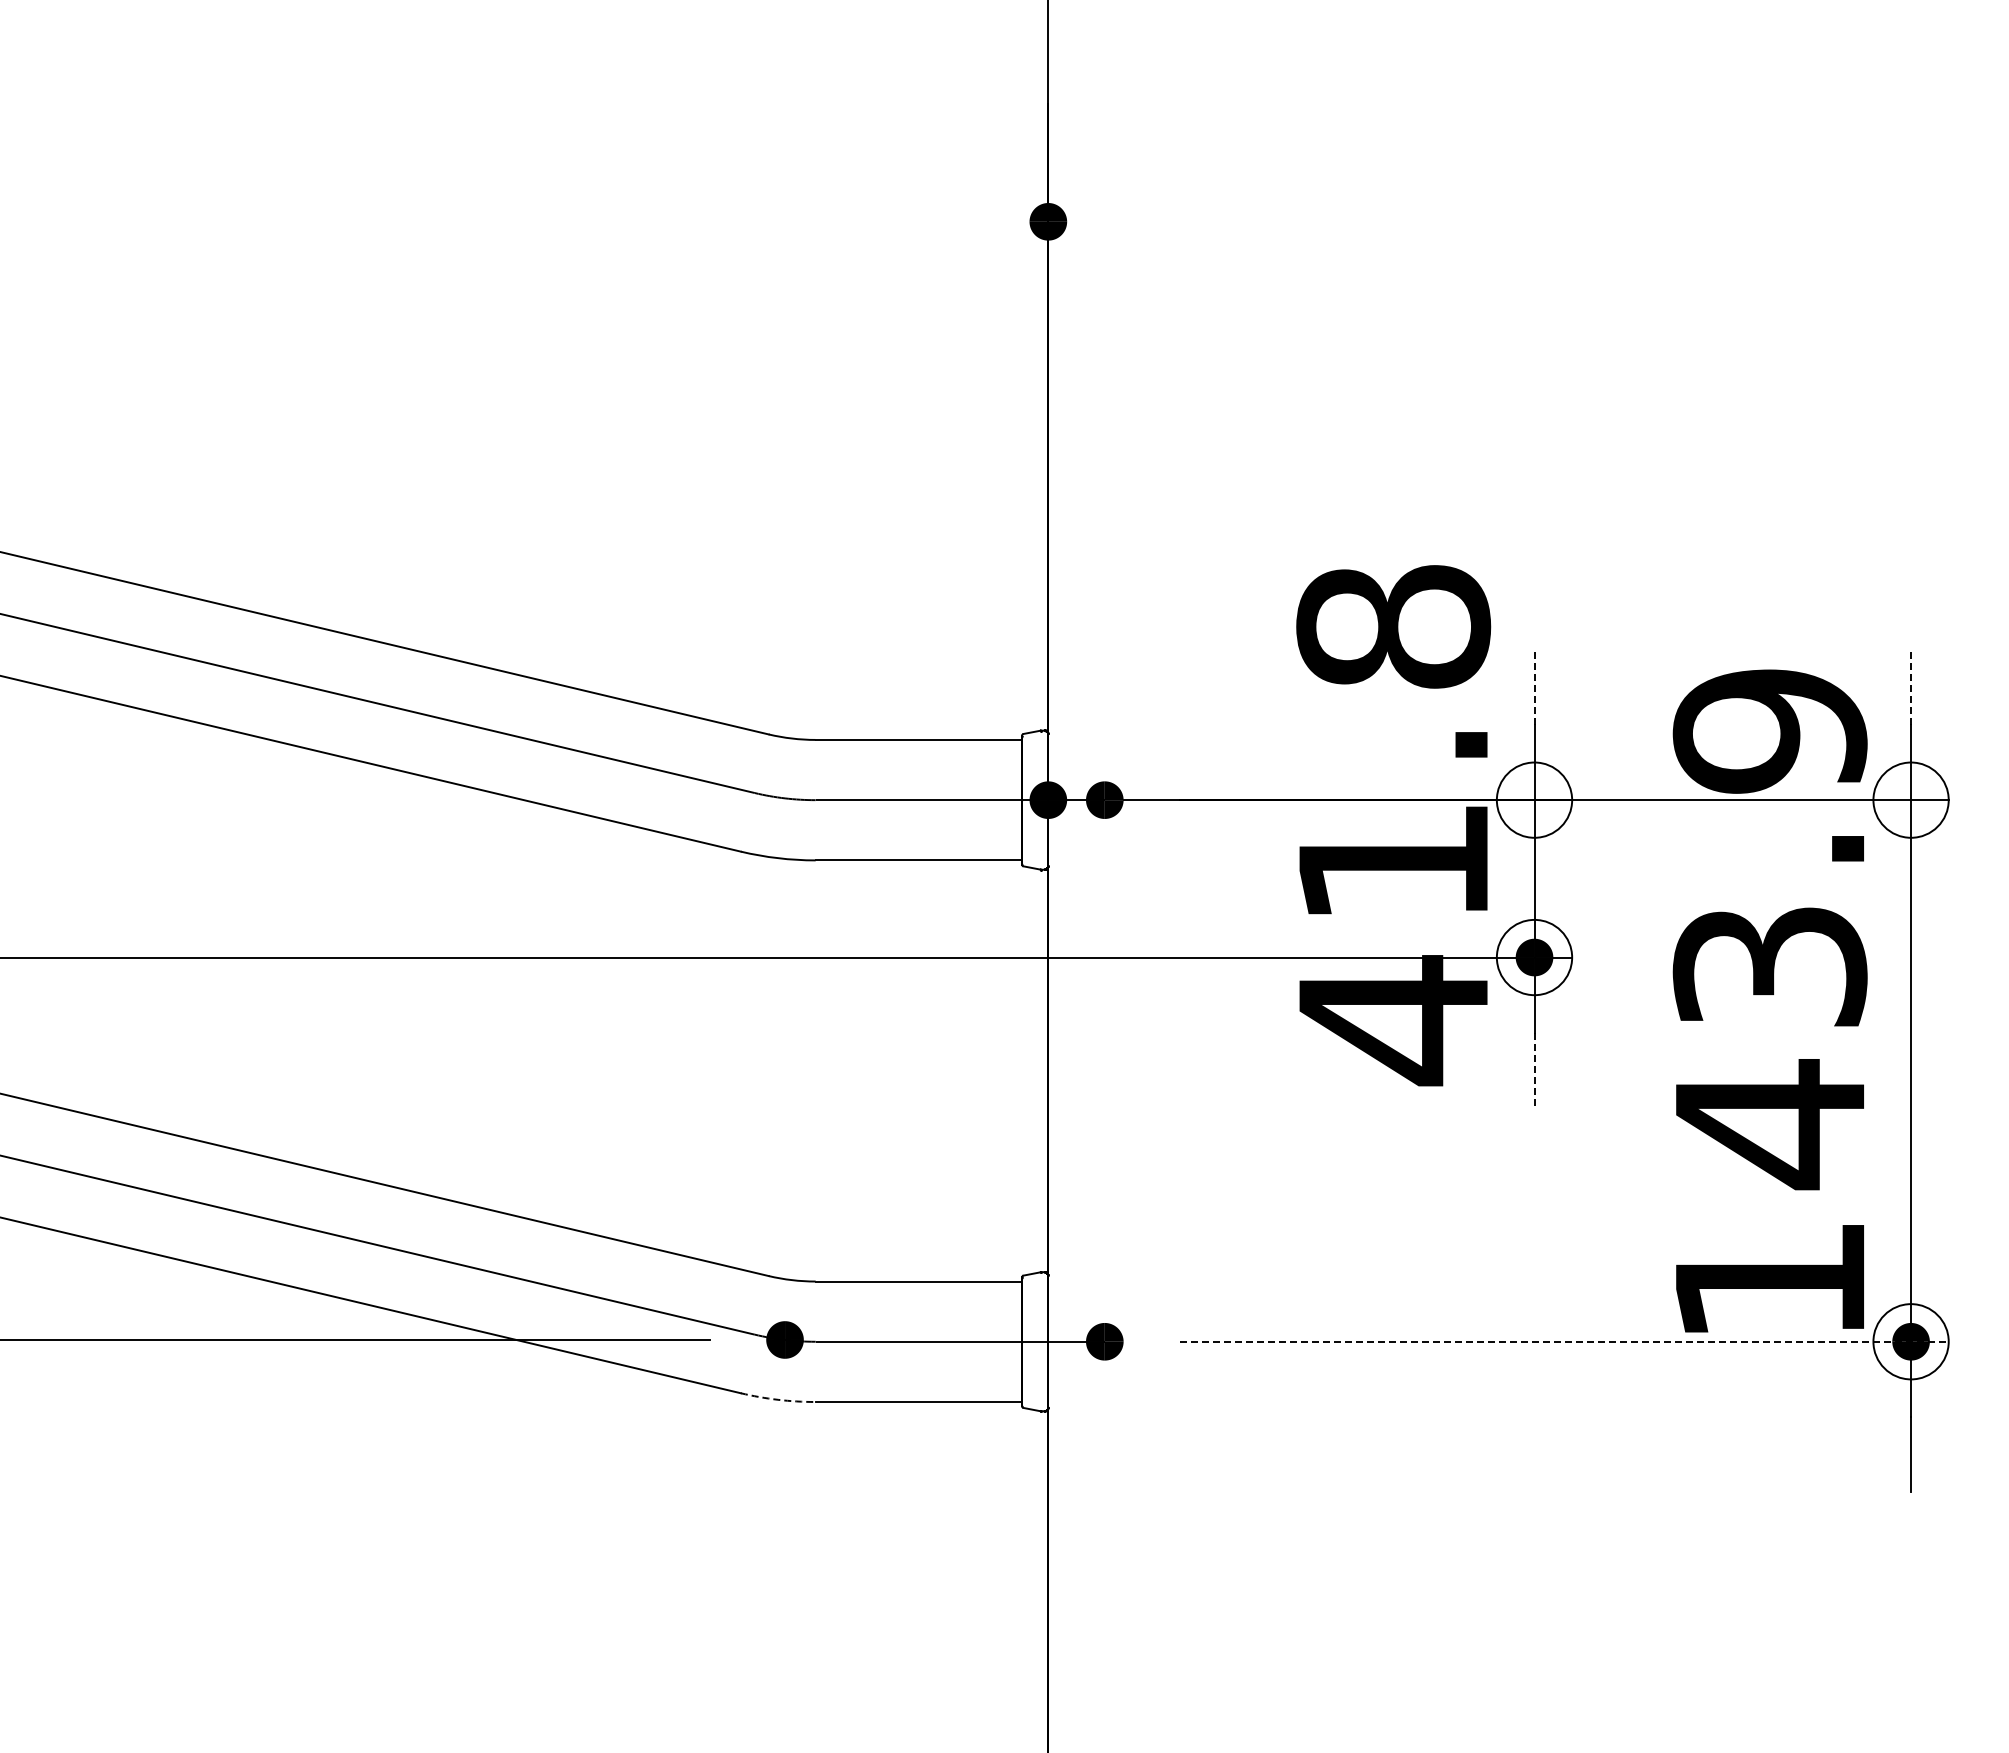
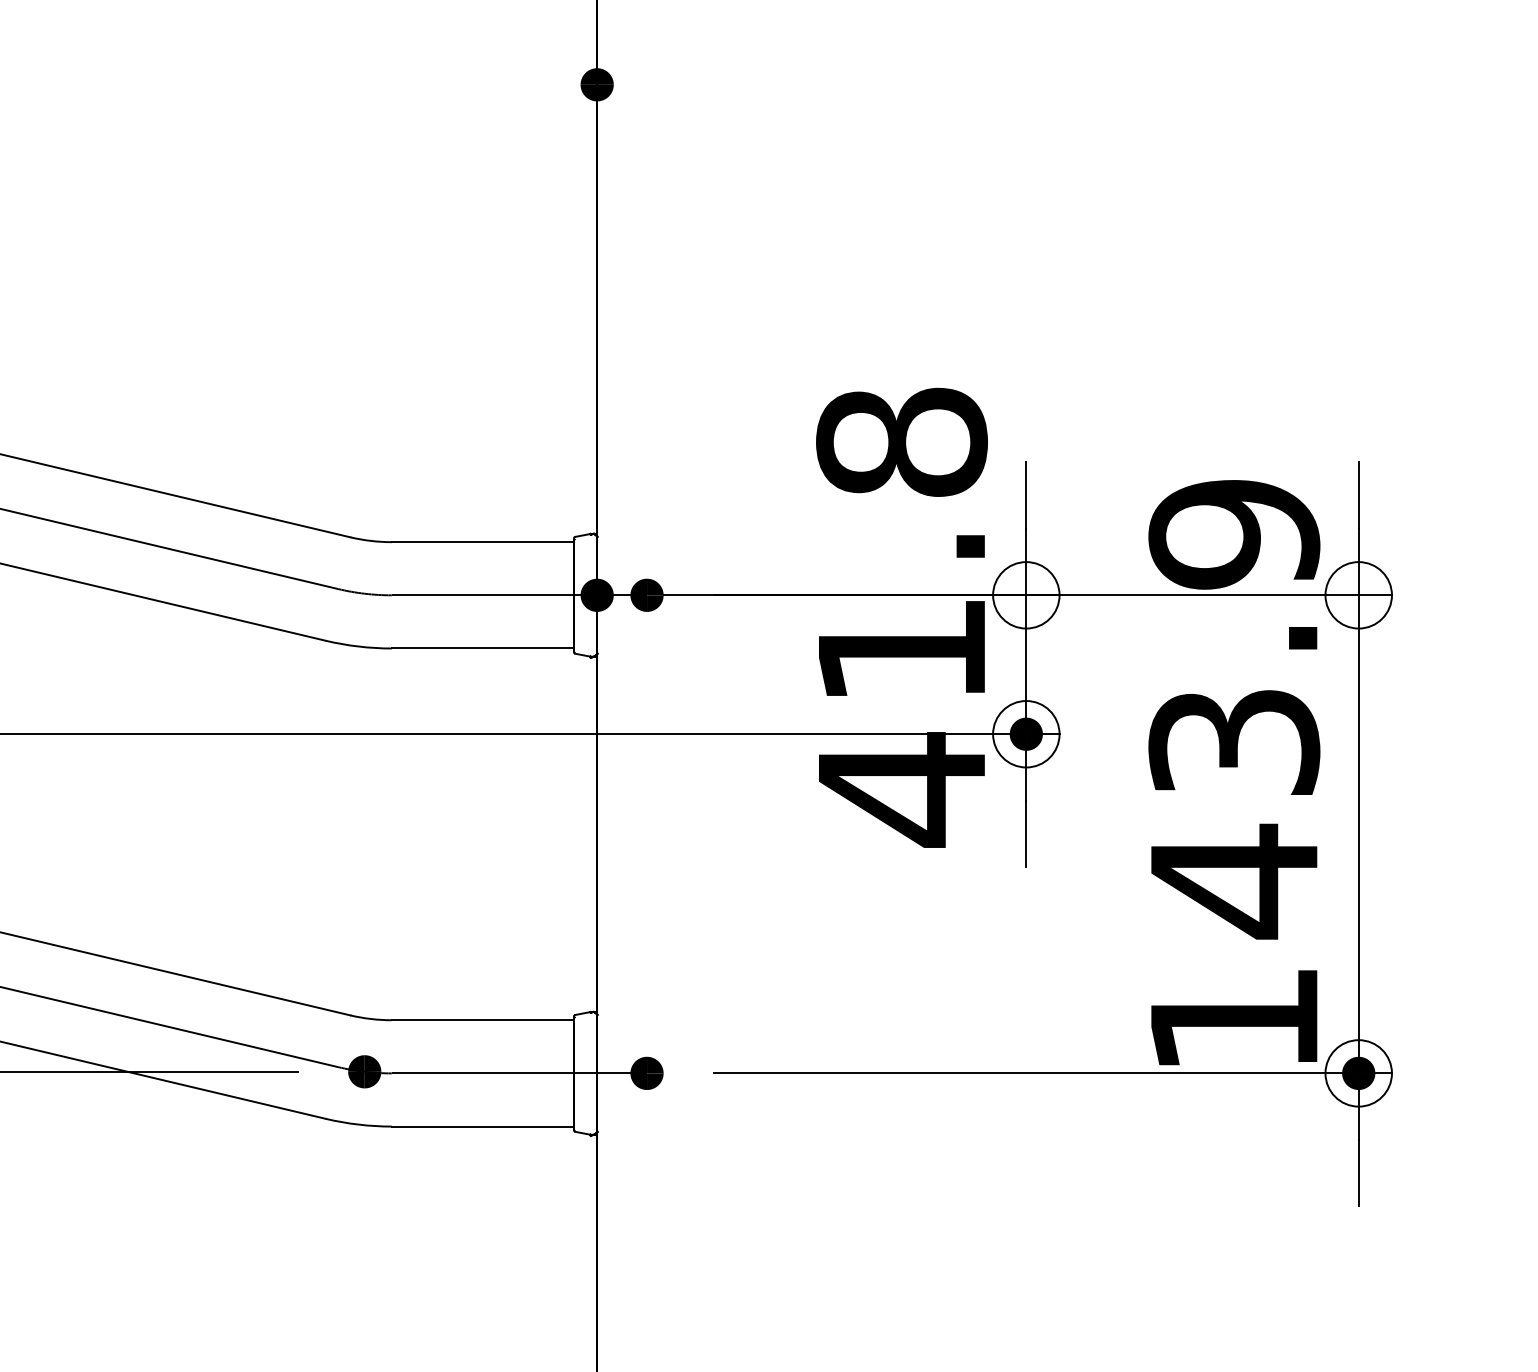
line: (1534, 687) -> (1026, 495), dashed -> solid
line: (1911, 687) -> (1359, 495), dashed -> solid
line: (1534, 1070) -> (1026, 833), dashed -> solid
line: (1564, 1341) -> (1052, 1073), dashed -> solid
arc: (778, 1399) -> (359, 1124), dashed -> solid

